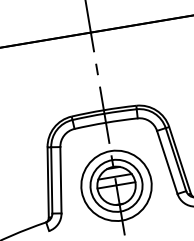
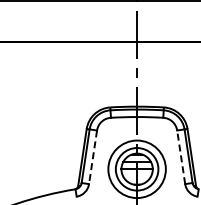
line: (167, 161) -> (181, 156), solid -> dashed
line: (60, 180) -> (92, 157), solid -> dashed

